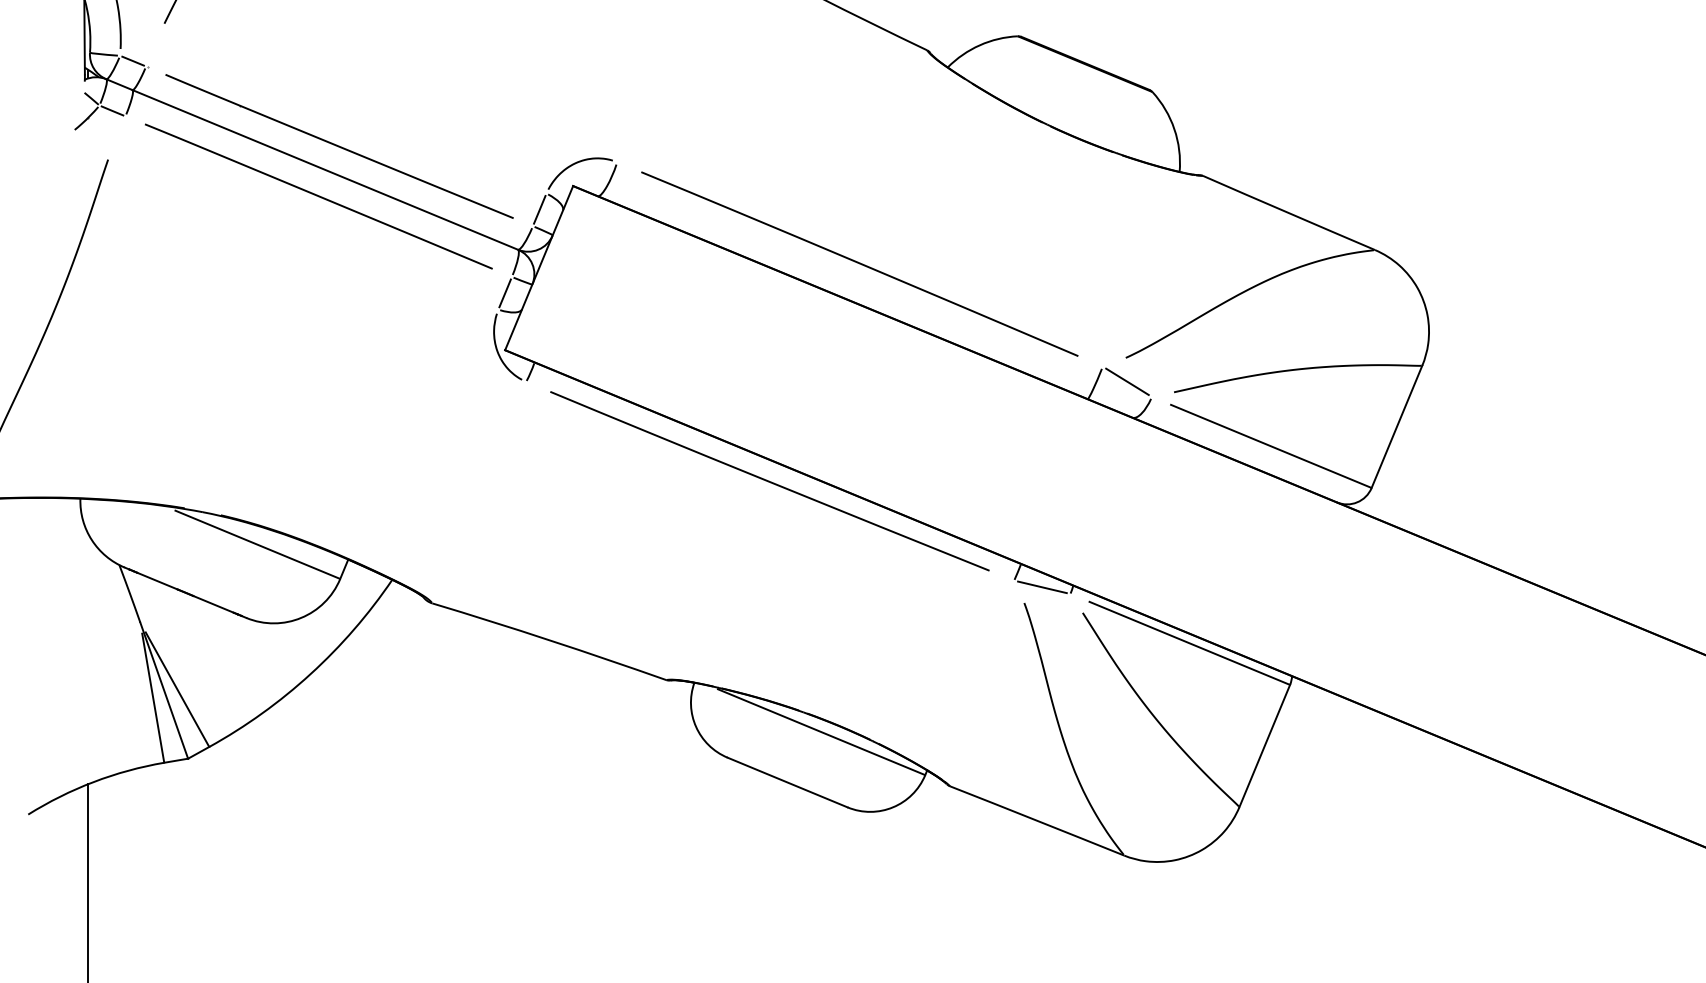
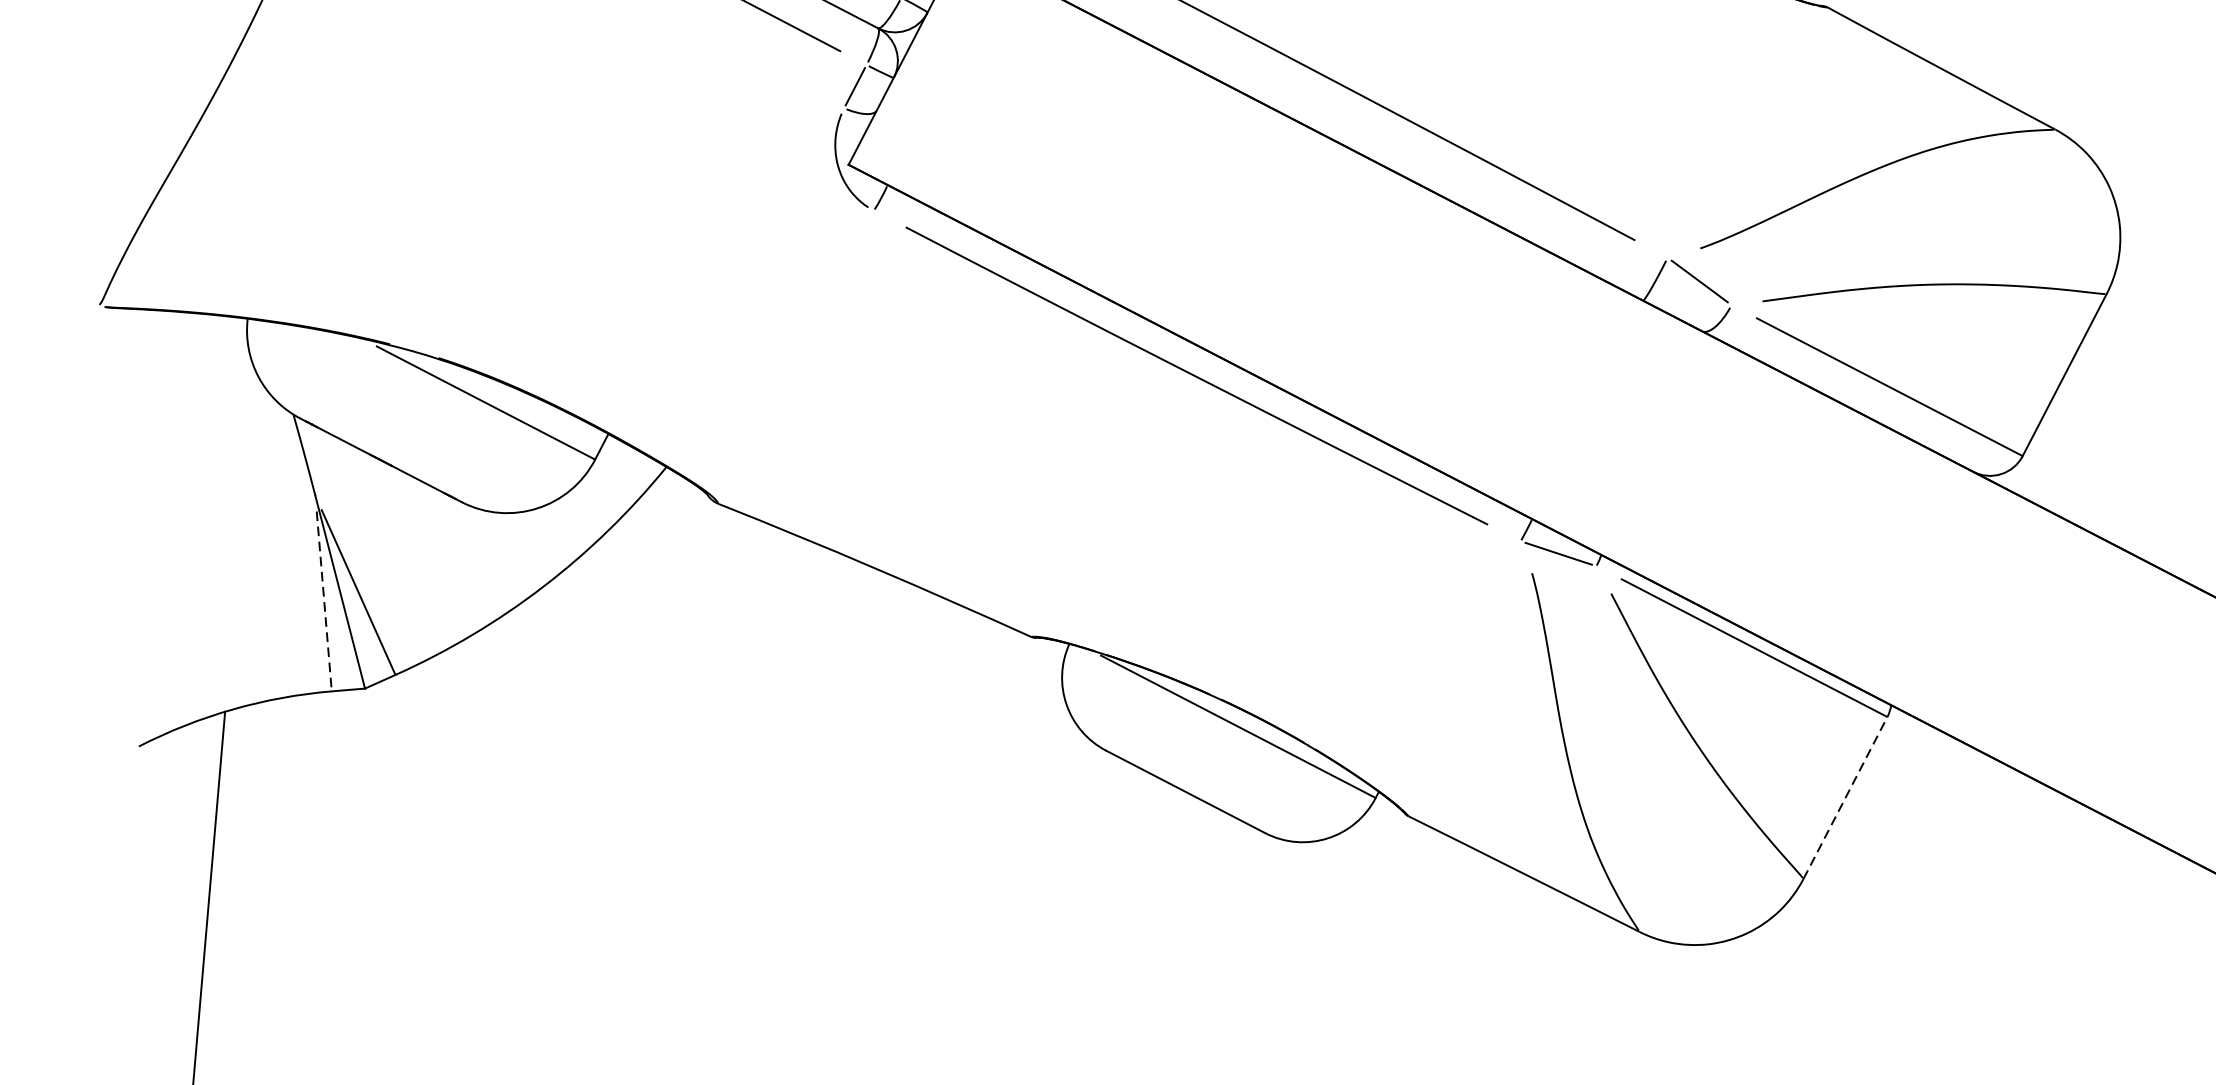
line: (153, 698) -> (324, 601), solid -> dashed
line: (1264, 745) -> (1845, 797), solid -> dashed

